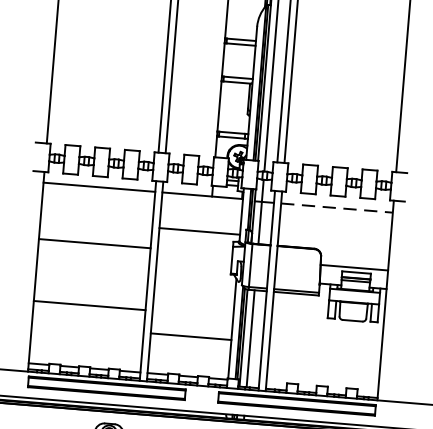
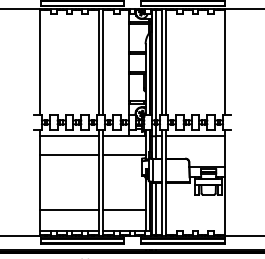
line: (336, 208) -> (195, 136), dashed -> solid
line: (94, 243) -> (69, 154), moved
line: (89, 305) -> (69, 210), moved

